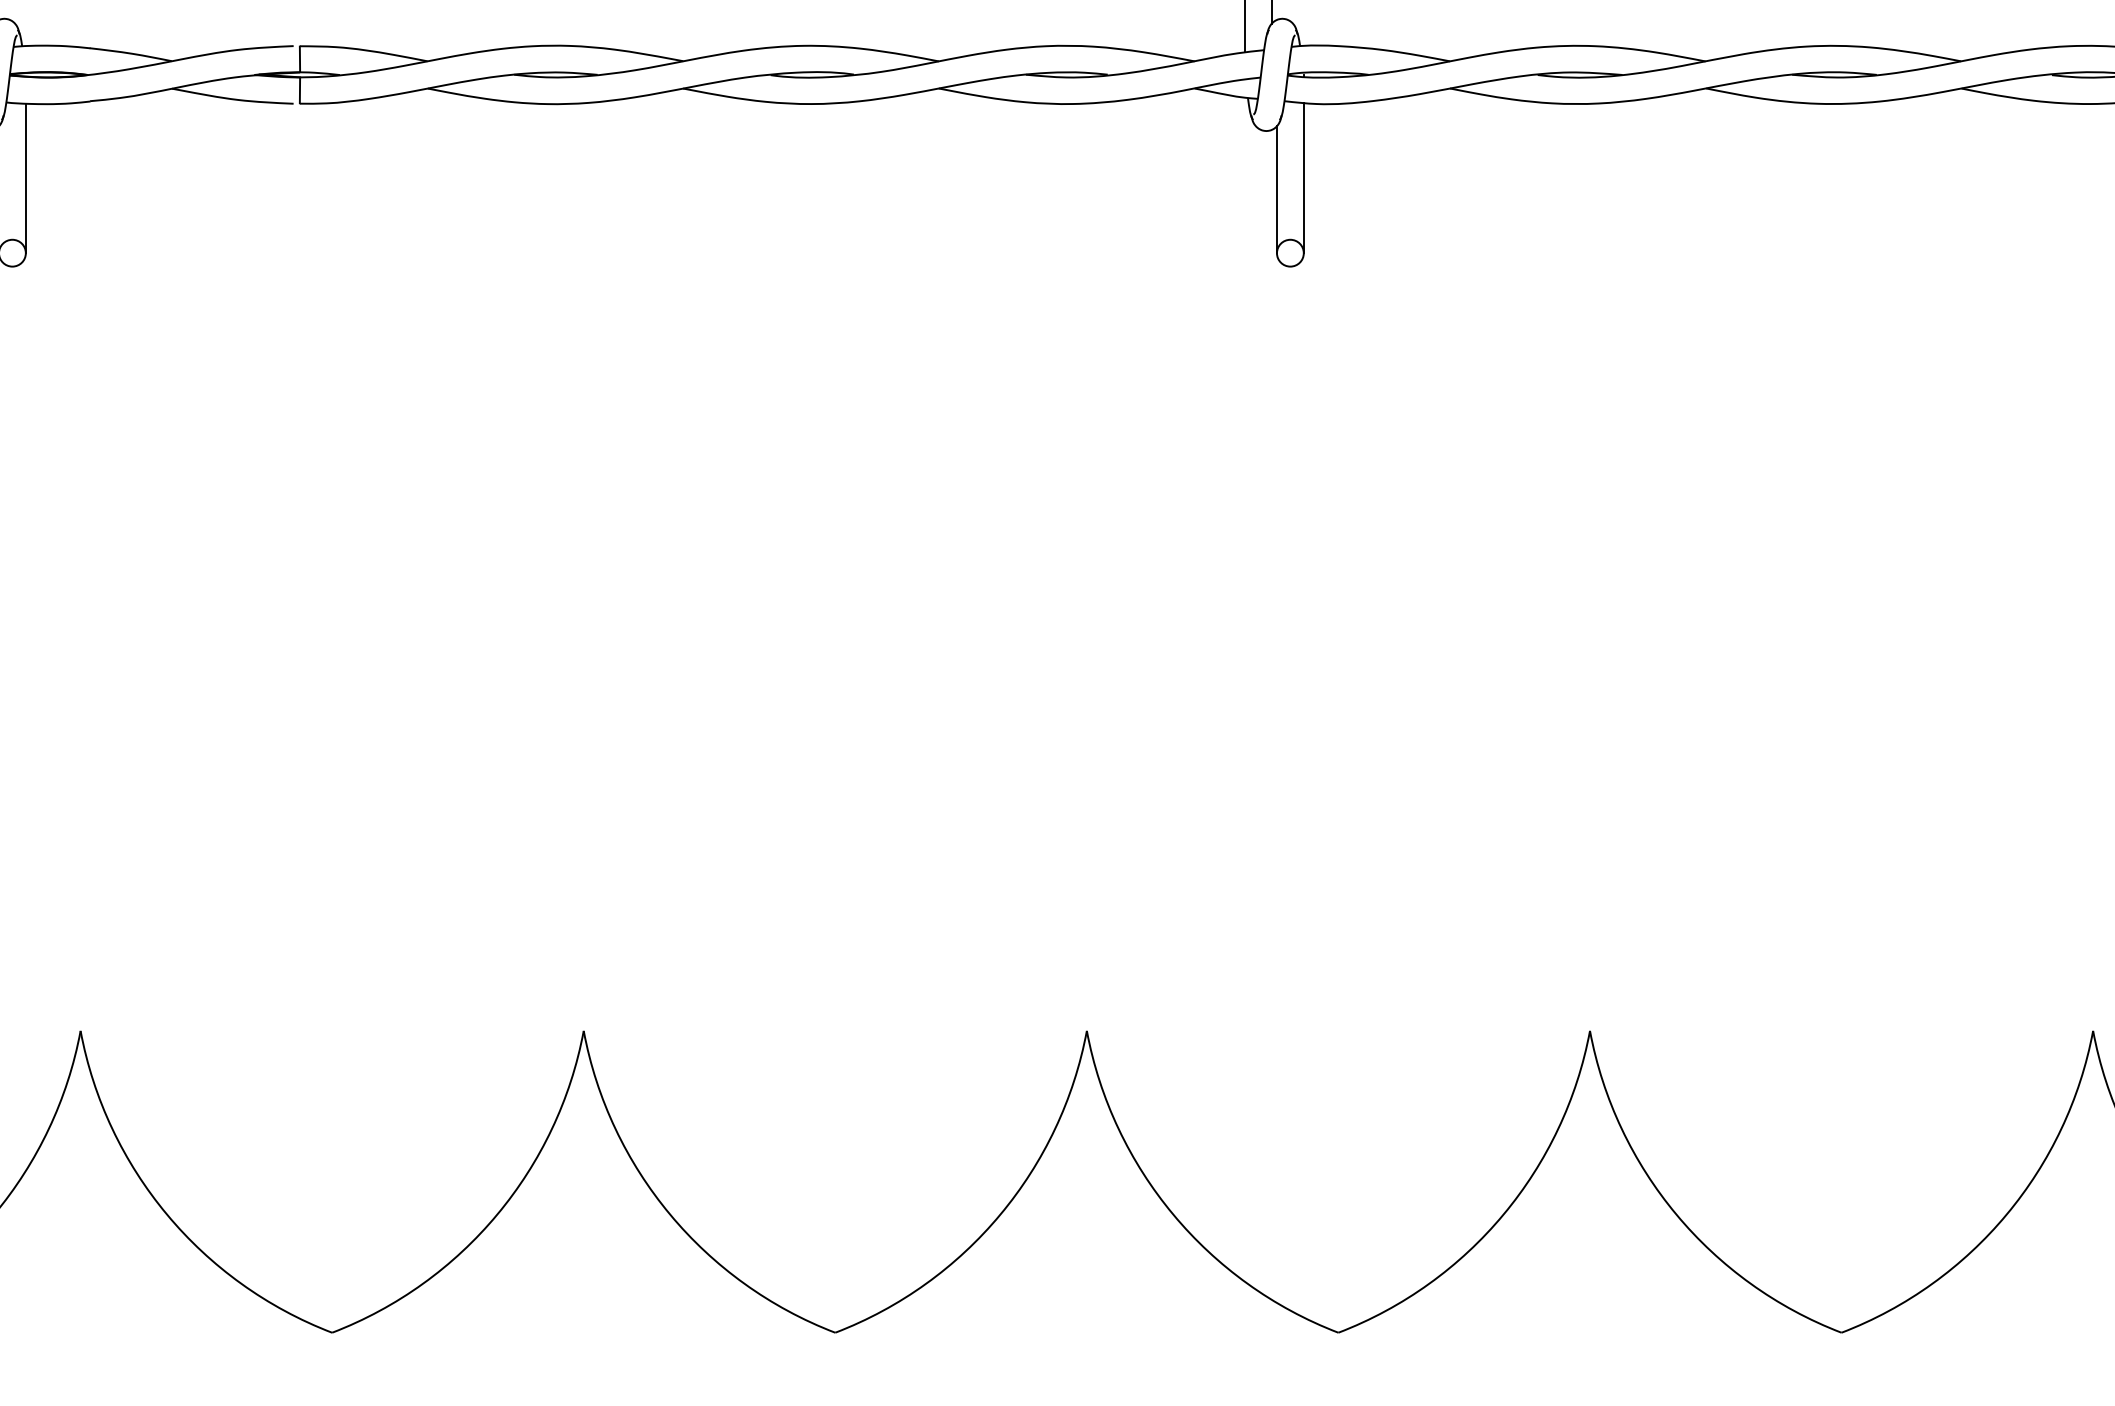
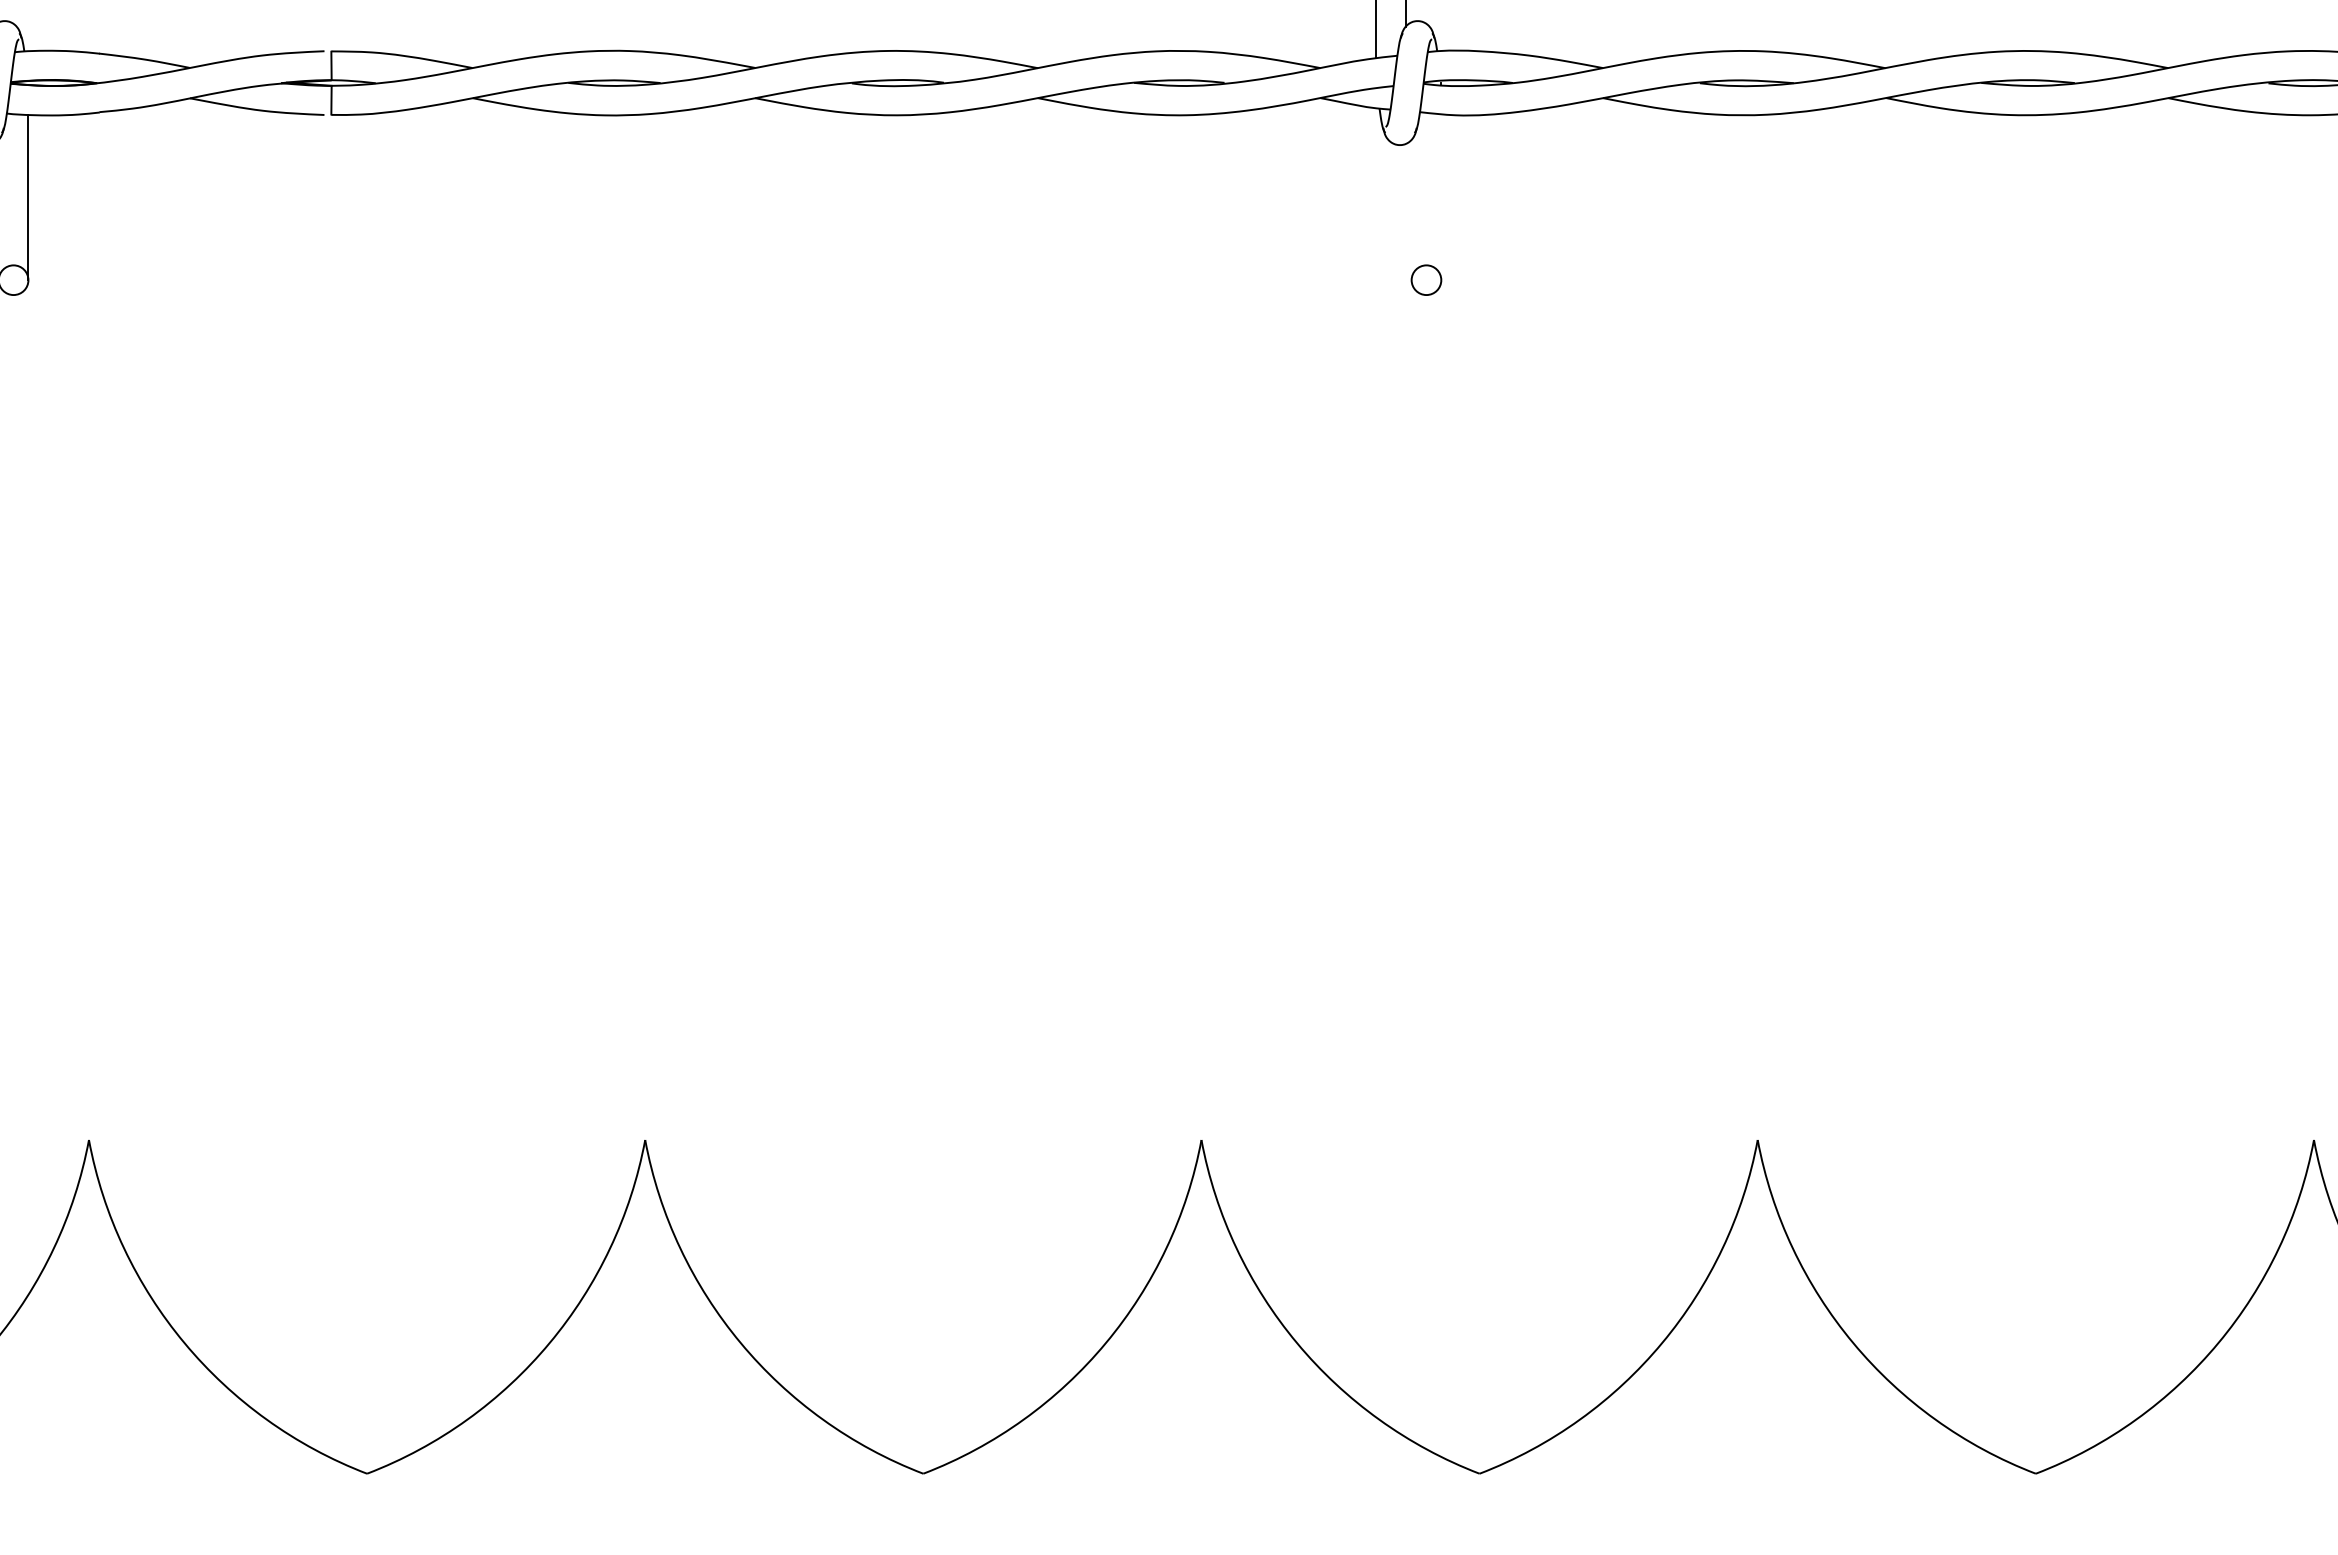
line: (1303, 178) -> (1441, 197), removed
line: (1276, 189) -> (1411, 209), removed

